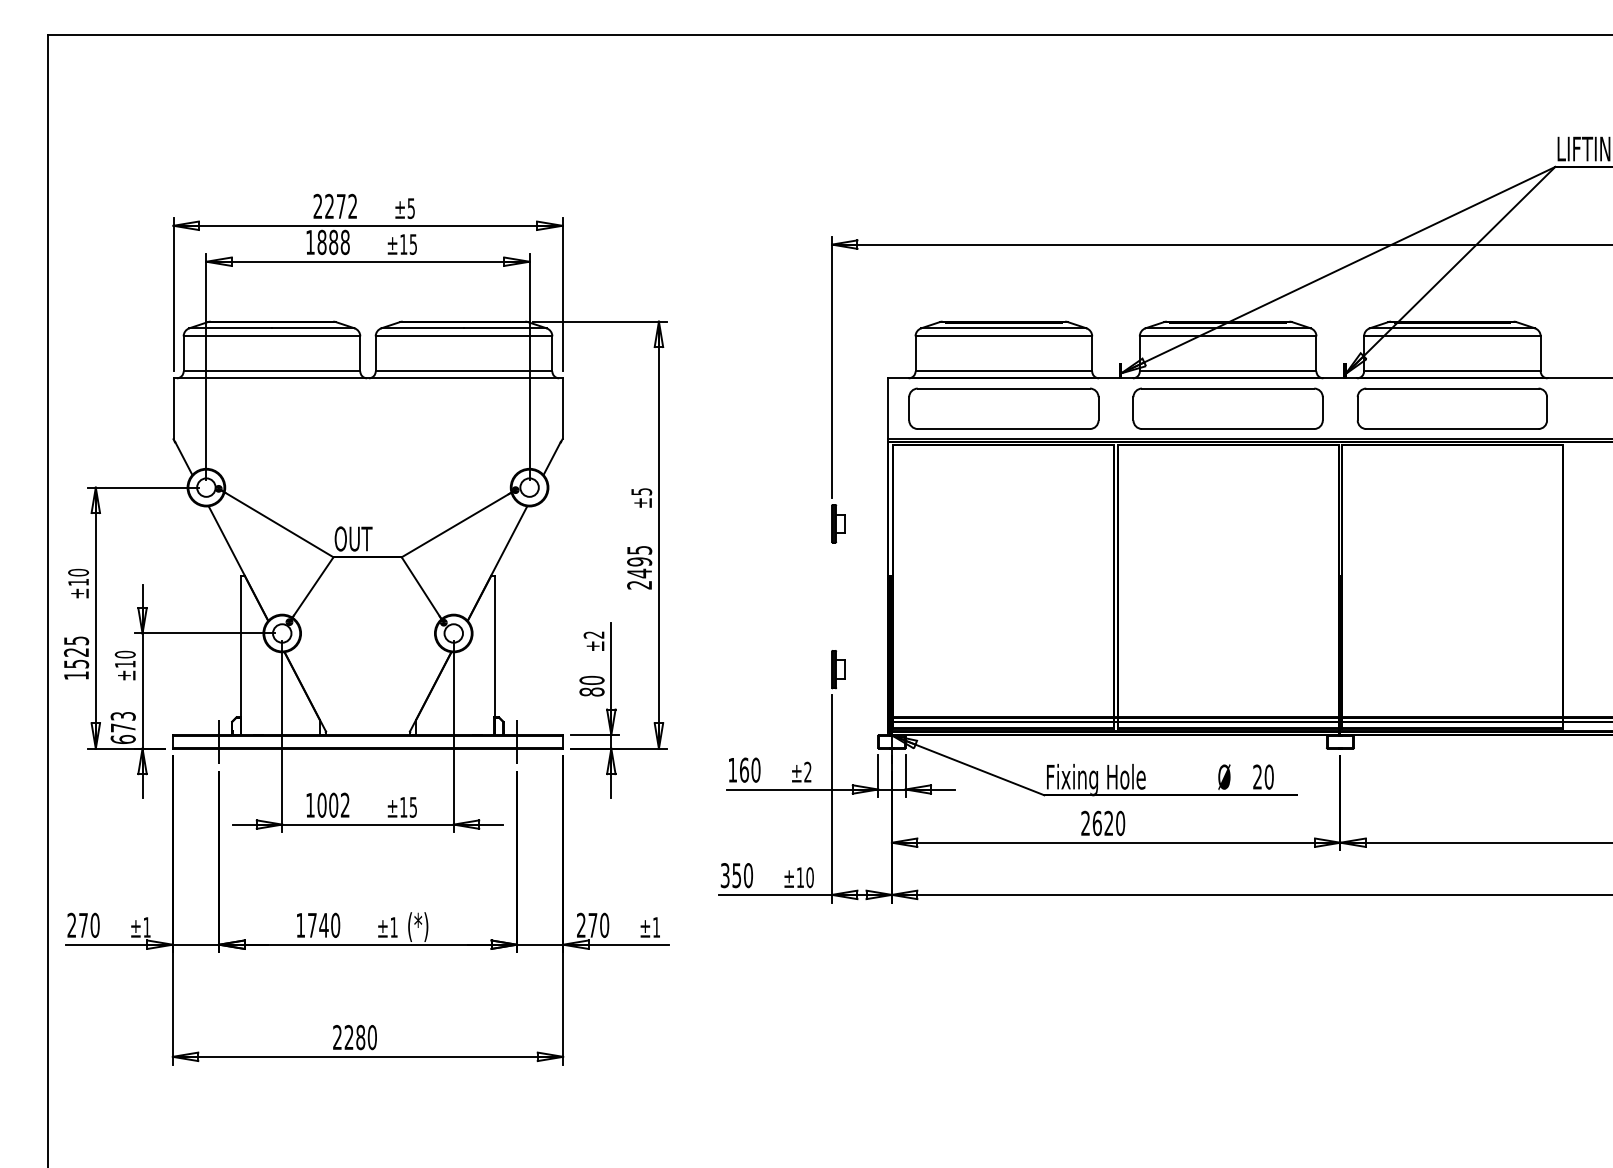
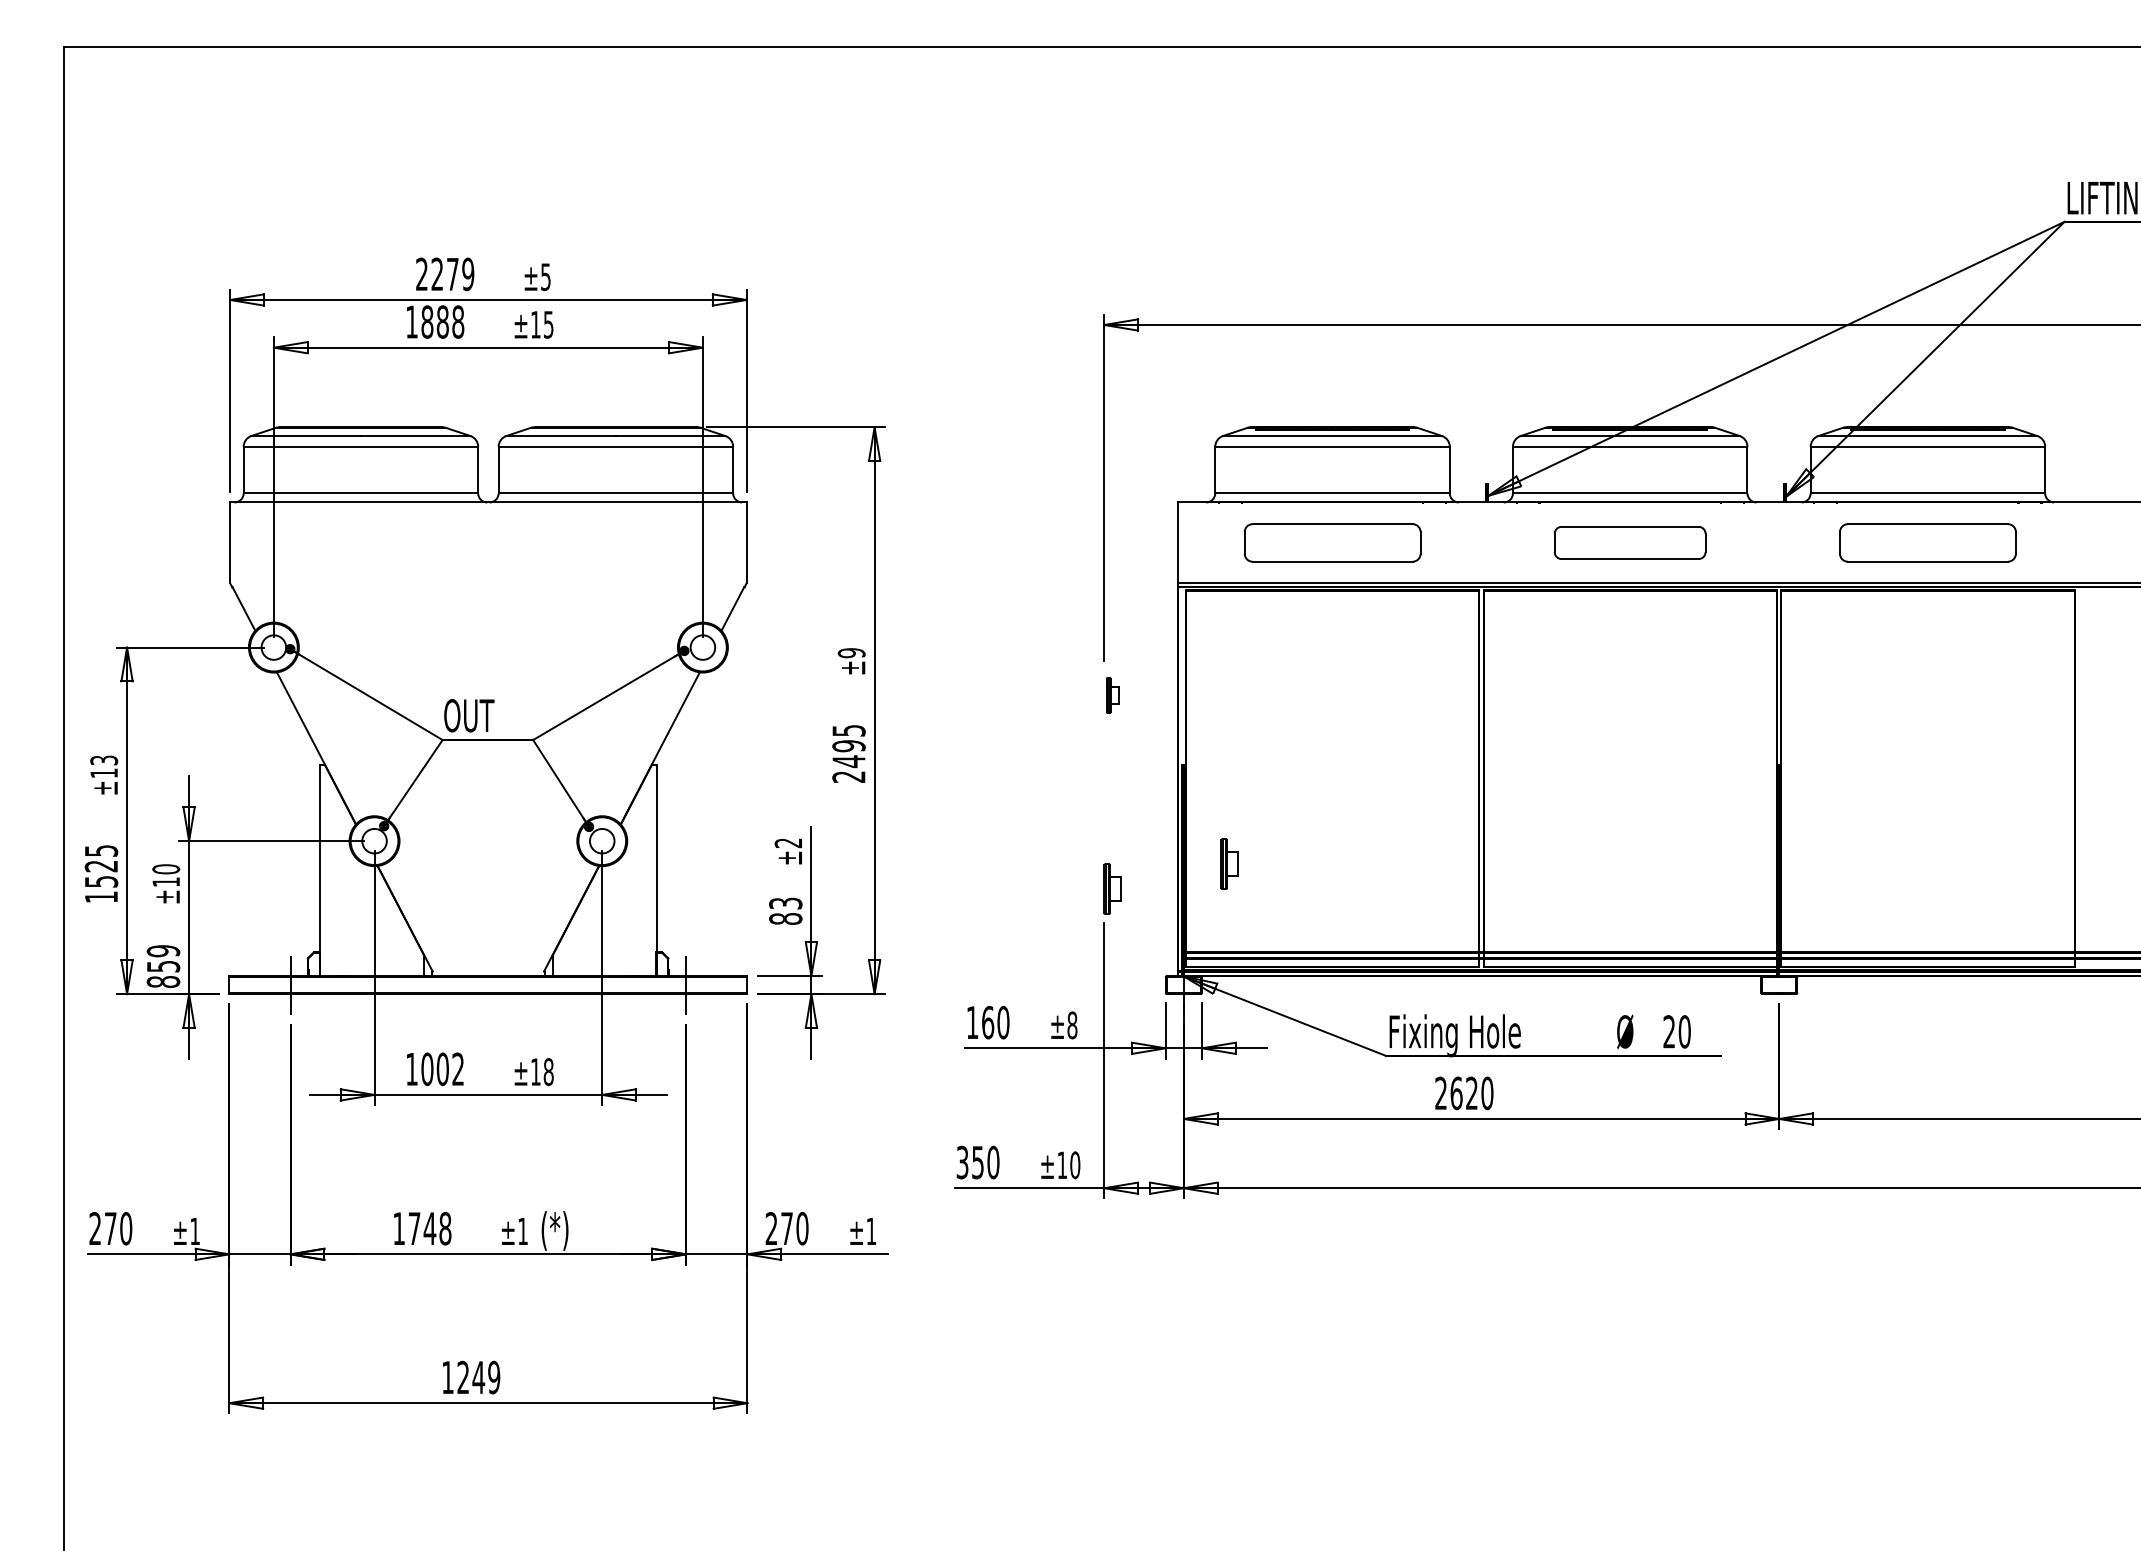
text: (353, 206) -> (468, 274), 2272 -> 2279
part: (1003, 408) -> (1332, 542), size x0.7
part: (1227, 408) -> (1629, 542), size x0.6
part: (1452, 408) -> (1927, 542), size x0.7
text: (641, 492) -> (851, 653), ±5 -> ±9
part: (838, 523) -> (1112, 695), size x0.7
text: (78, 572) -> (104, 760), ±10 -> ±13
part: (926, 650) -> (1229, 863), added
text: (591, 680) -> (785, 903), 80 -> 83
text: (123, 727) -> (163, 966), 673 -> 859
text: (808, 772) -> (1072, 1025), ±2 -> ±8
text: (413, 806) -> (548, 1071), ±15 -> ±18
text: (335, 925) -> (445, 1228), 1740 -> 1748
text: (355, 1037) -> (471, 1377), 2280 -> 1249

